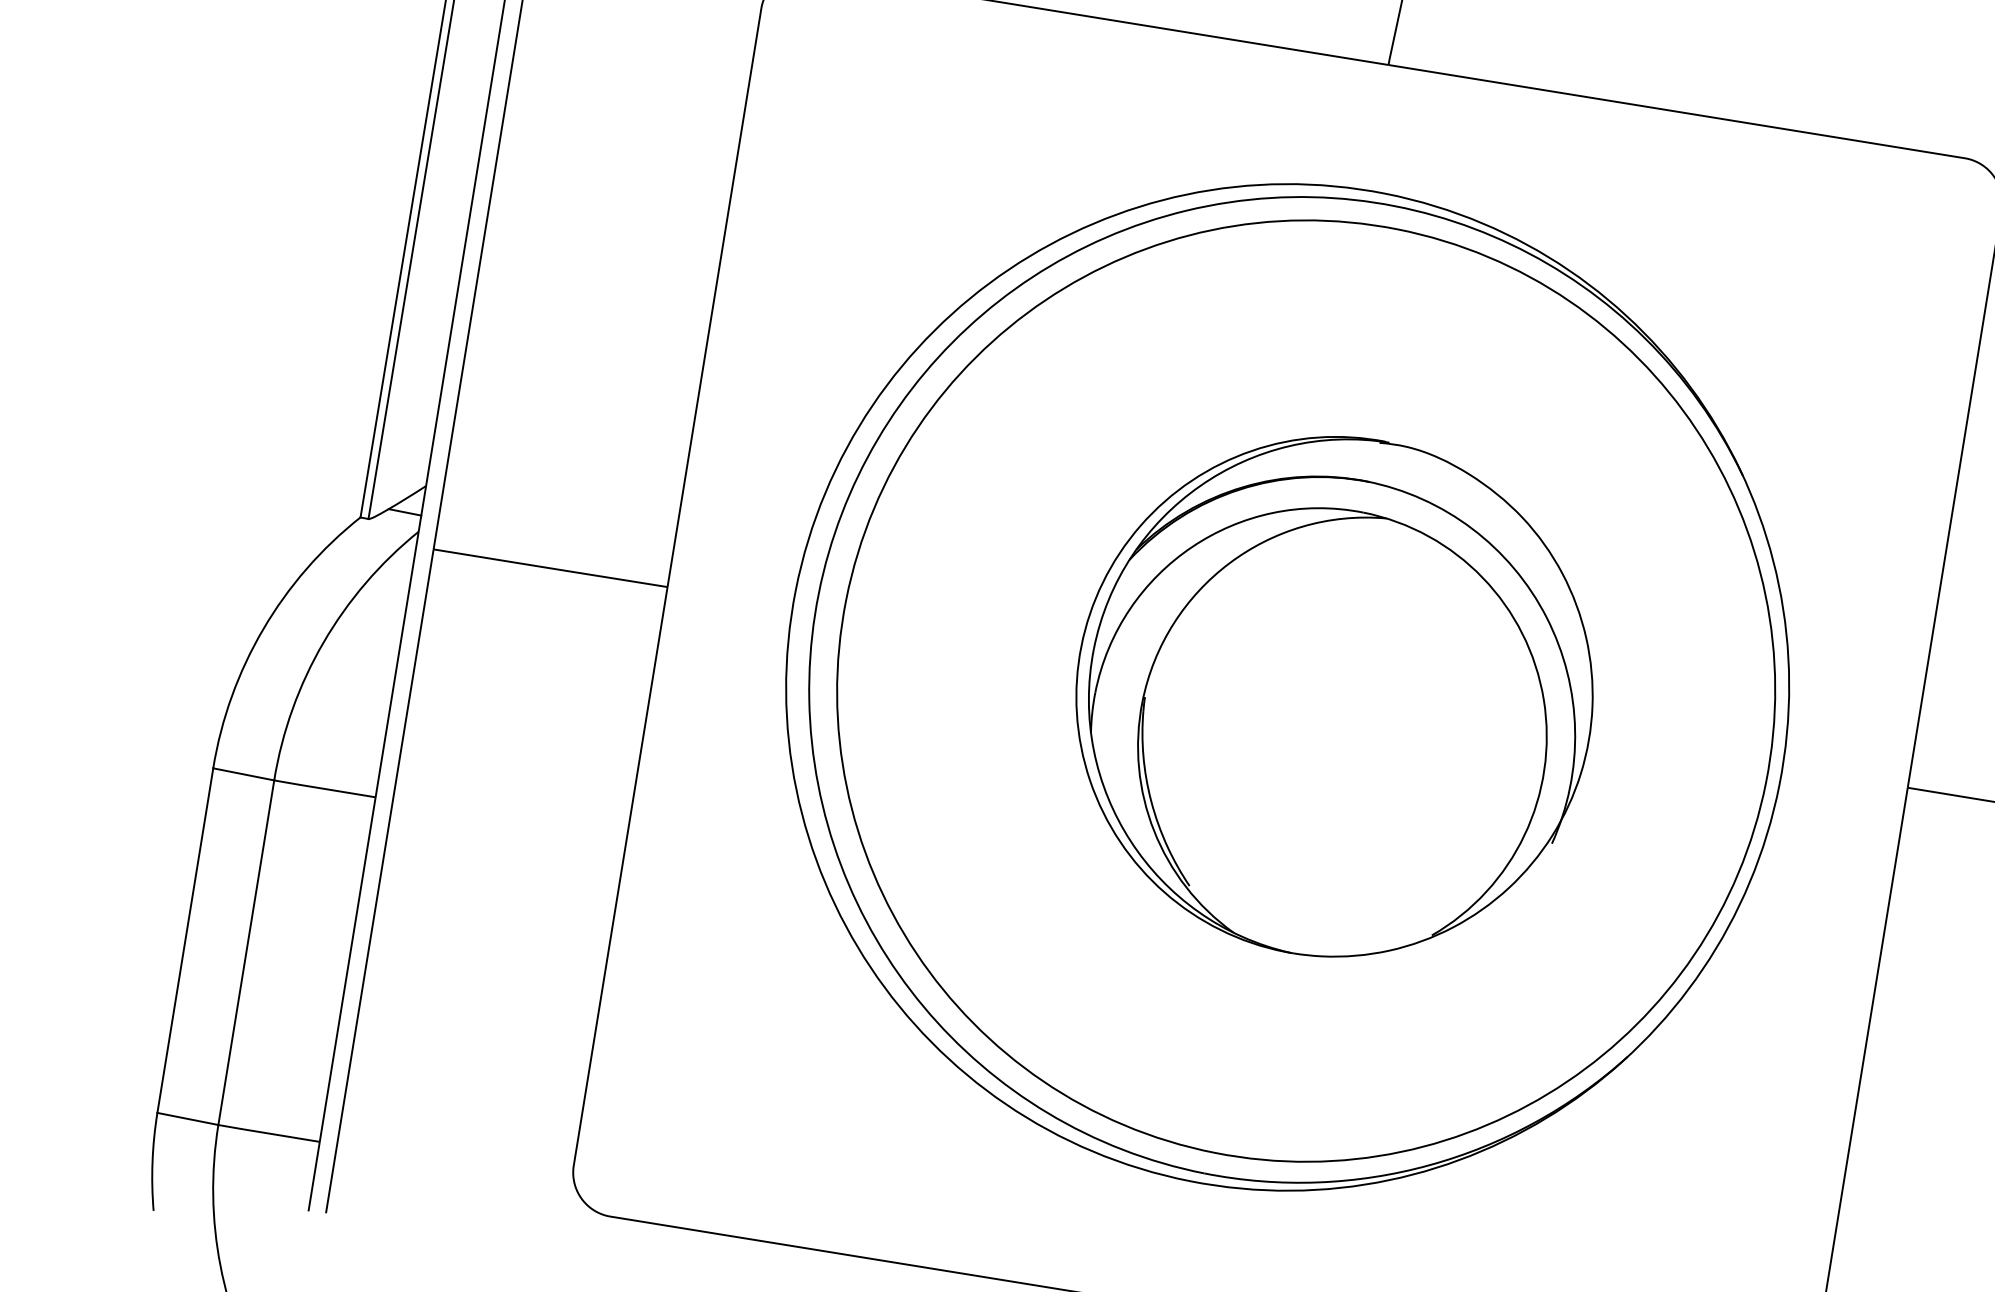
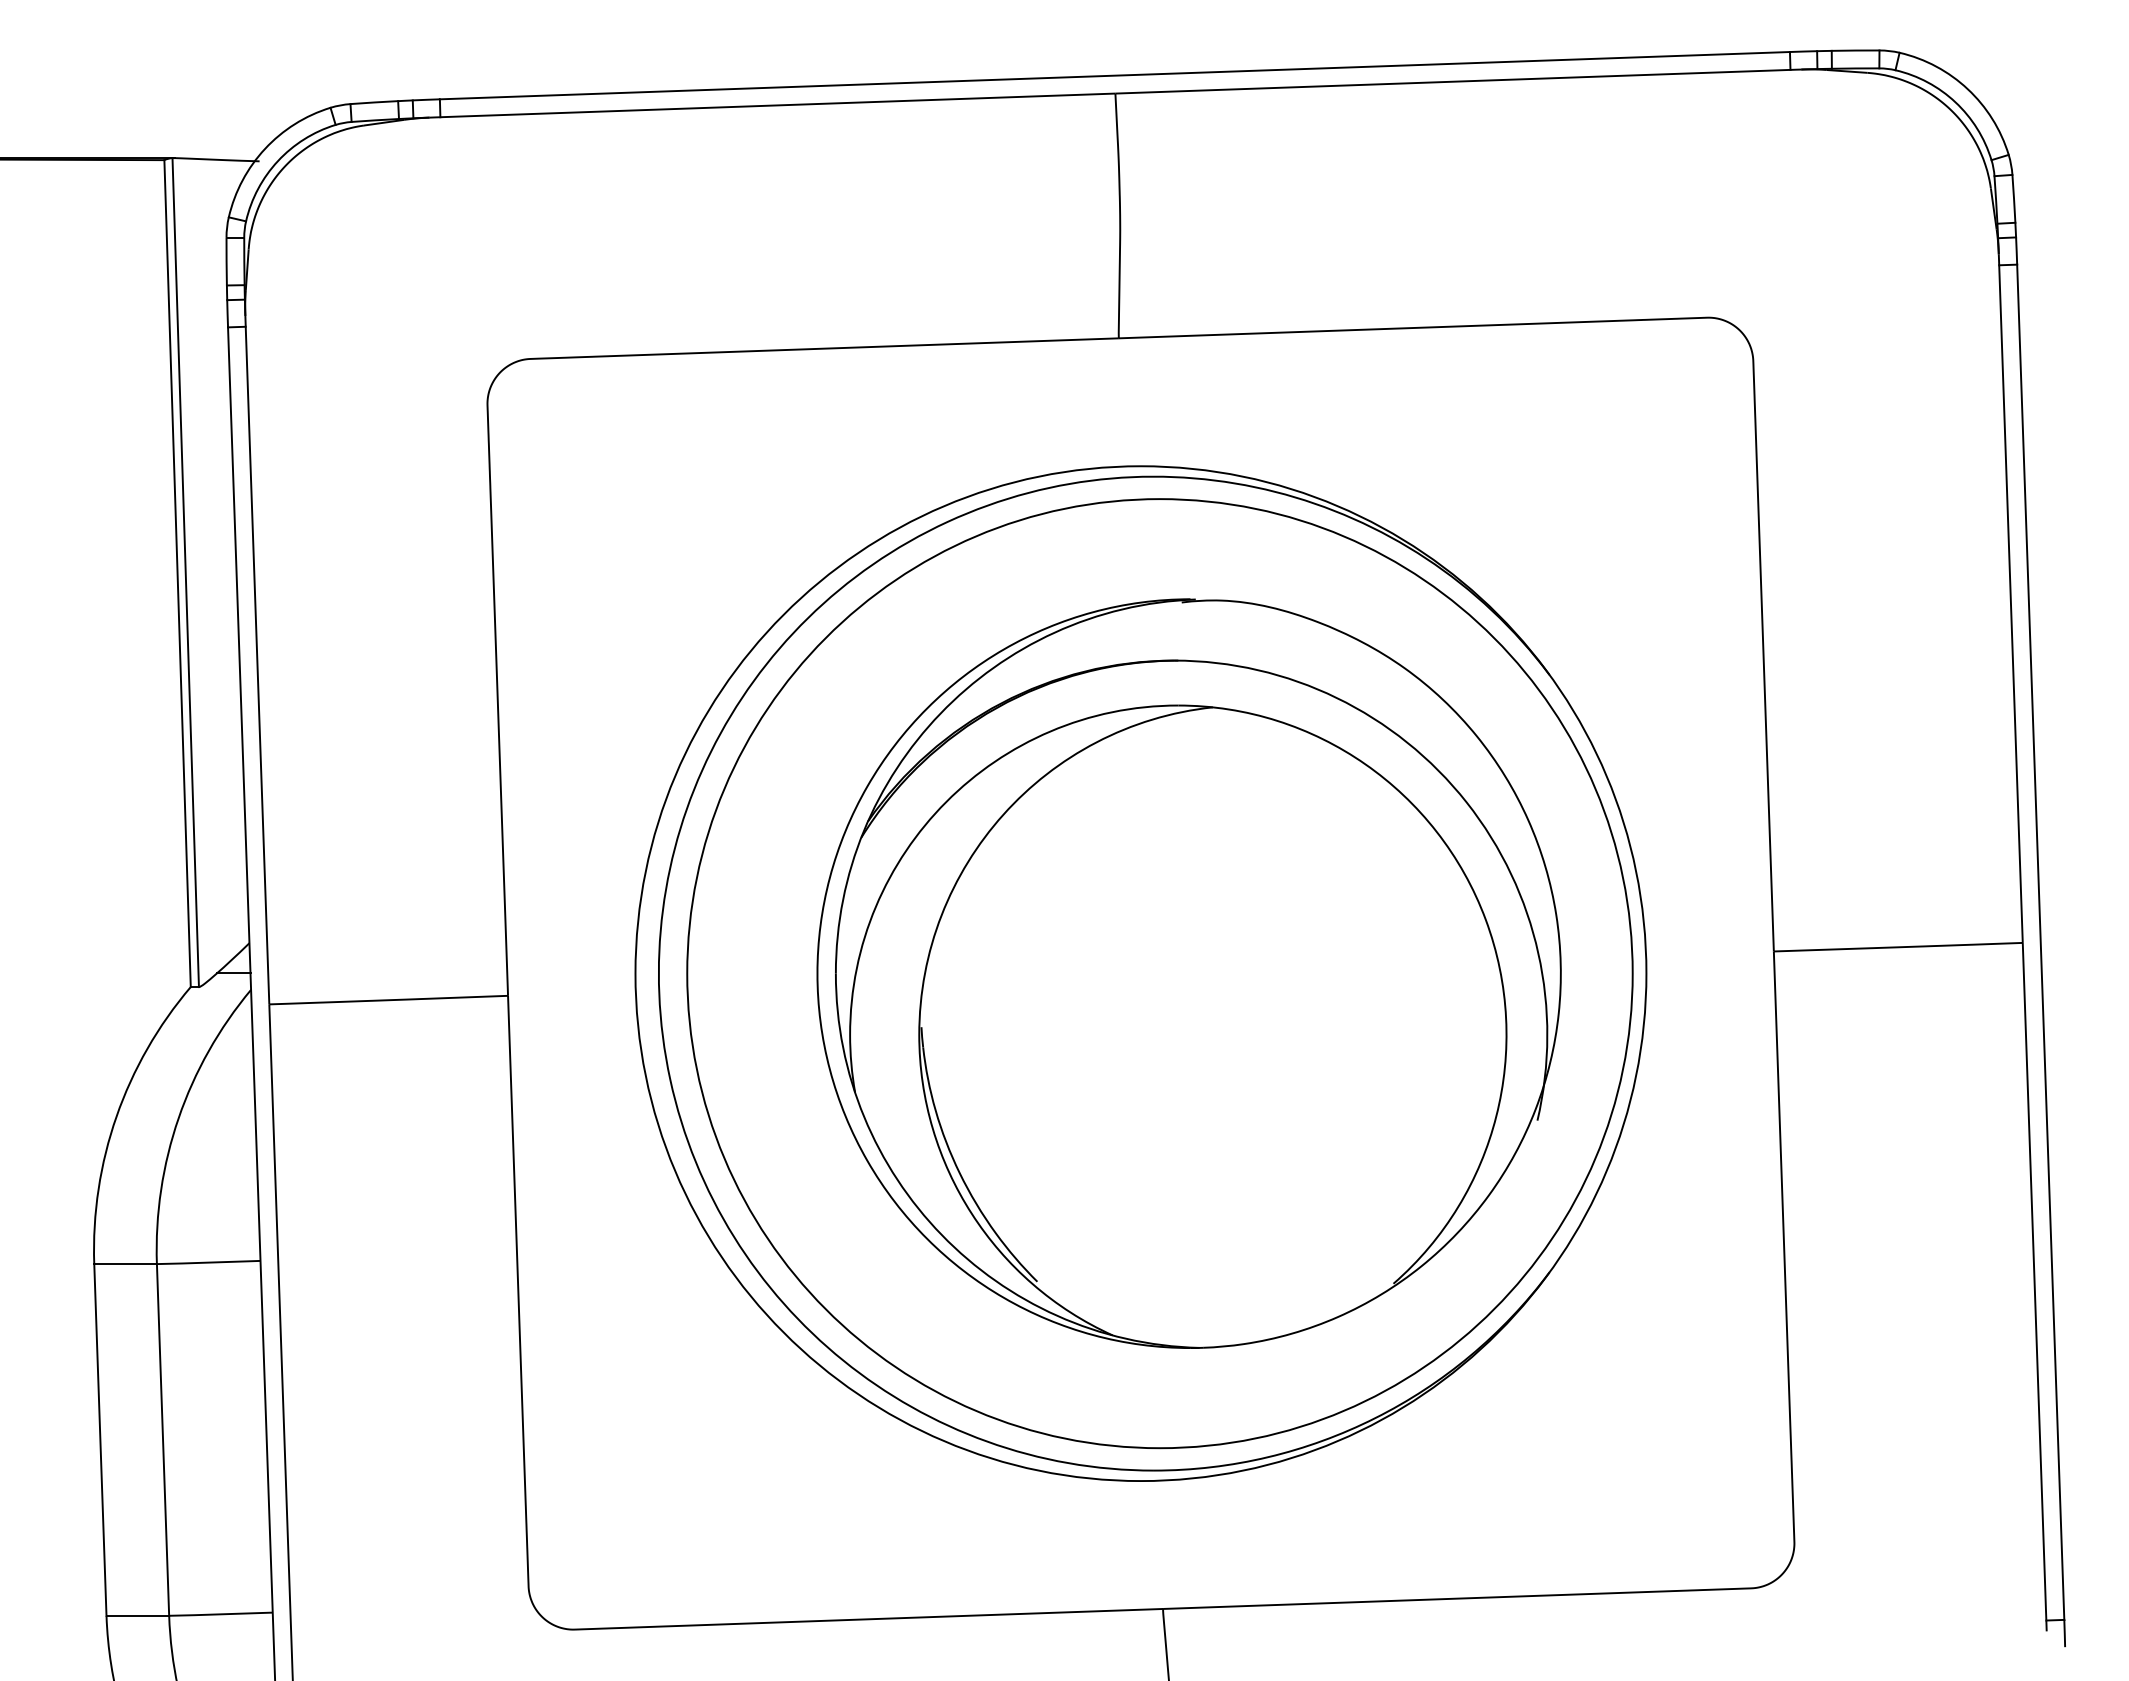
part: (1333, 696) -> (1188, 973), size x1.43

